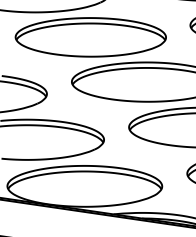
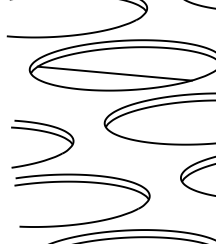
line: (81, 42) -> (114, 72), added

